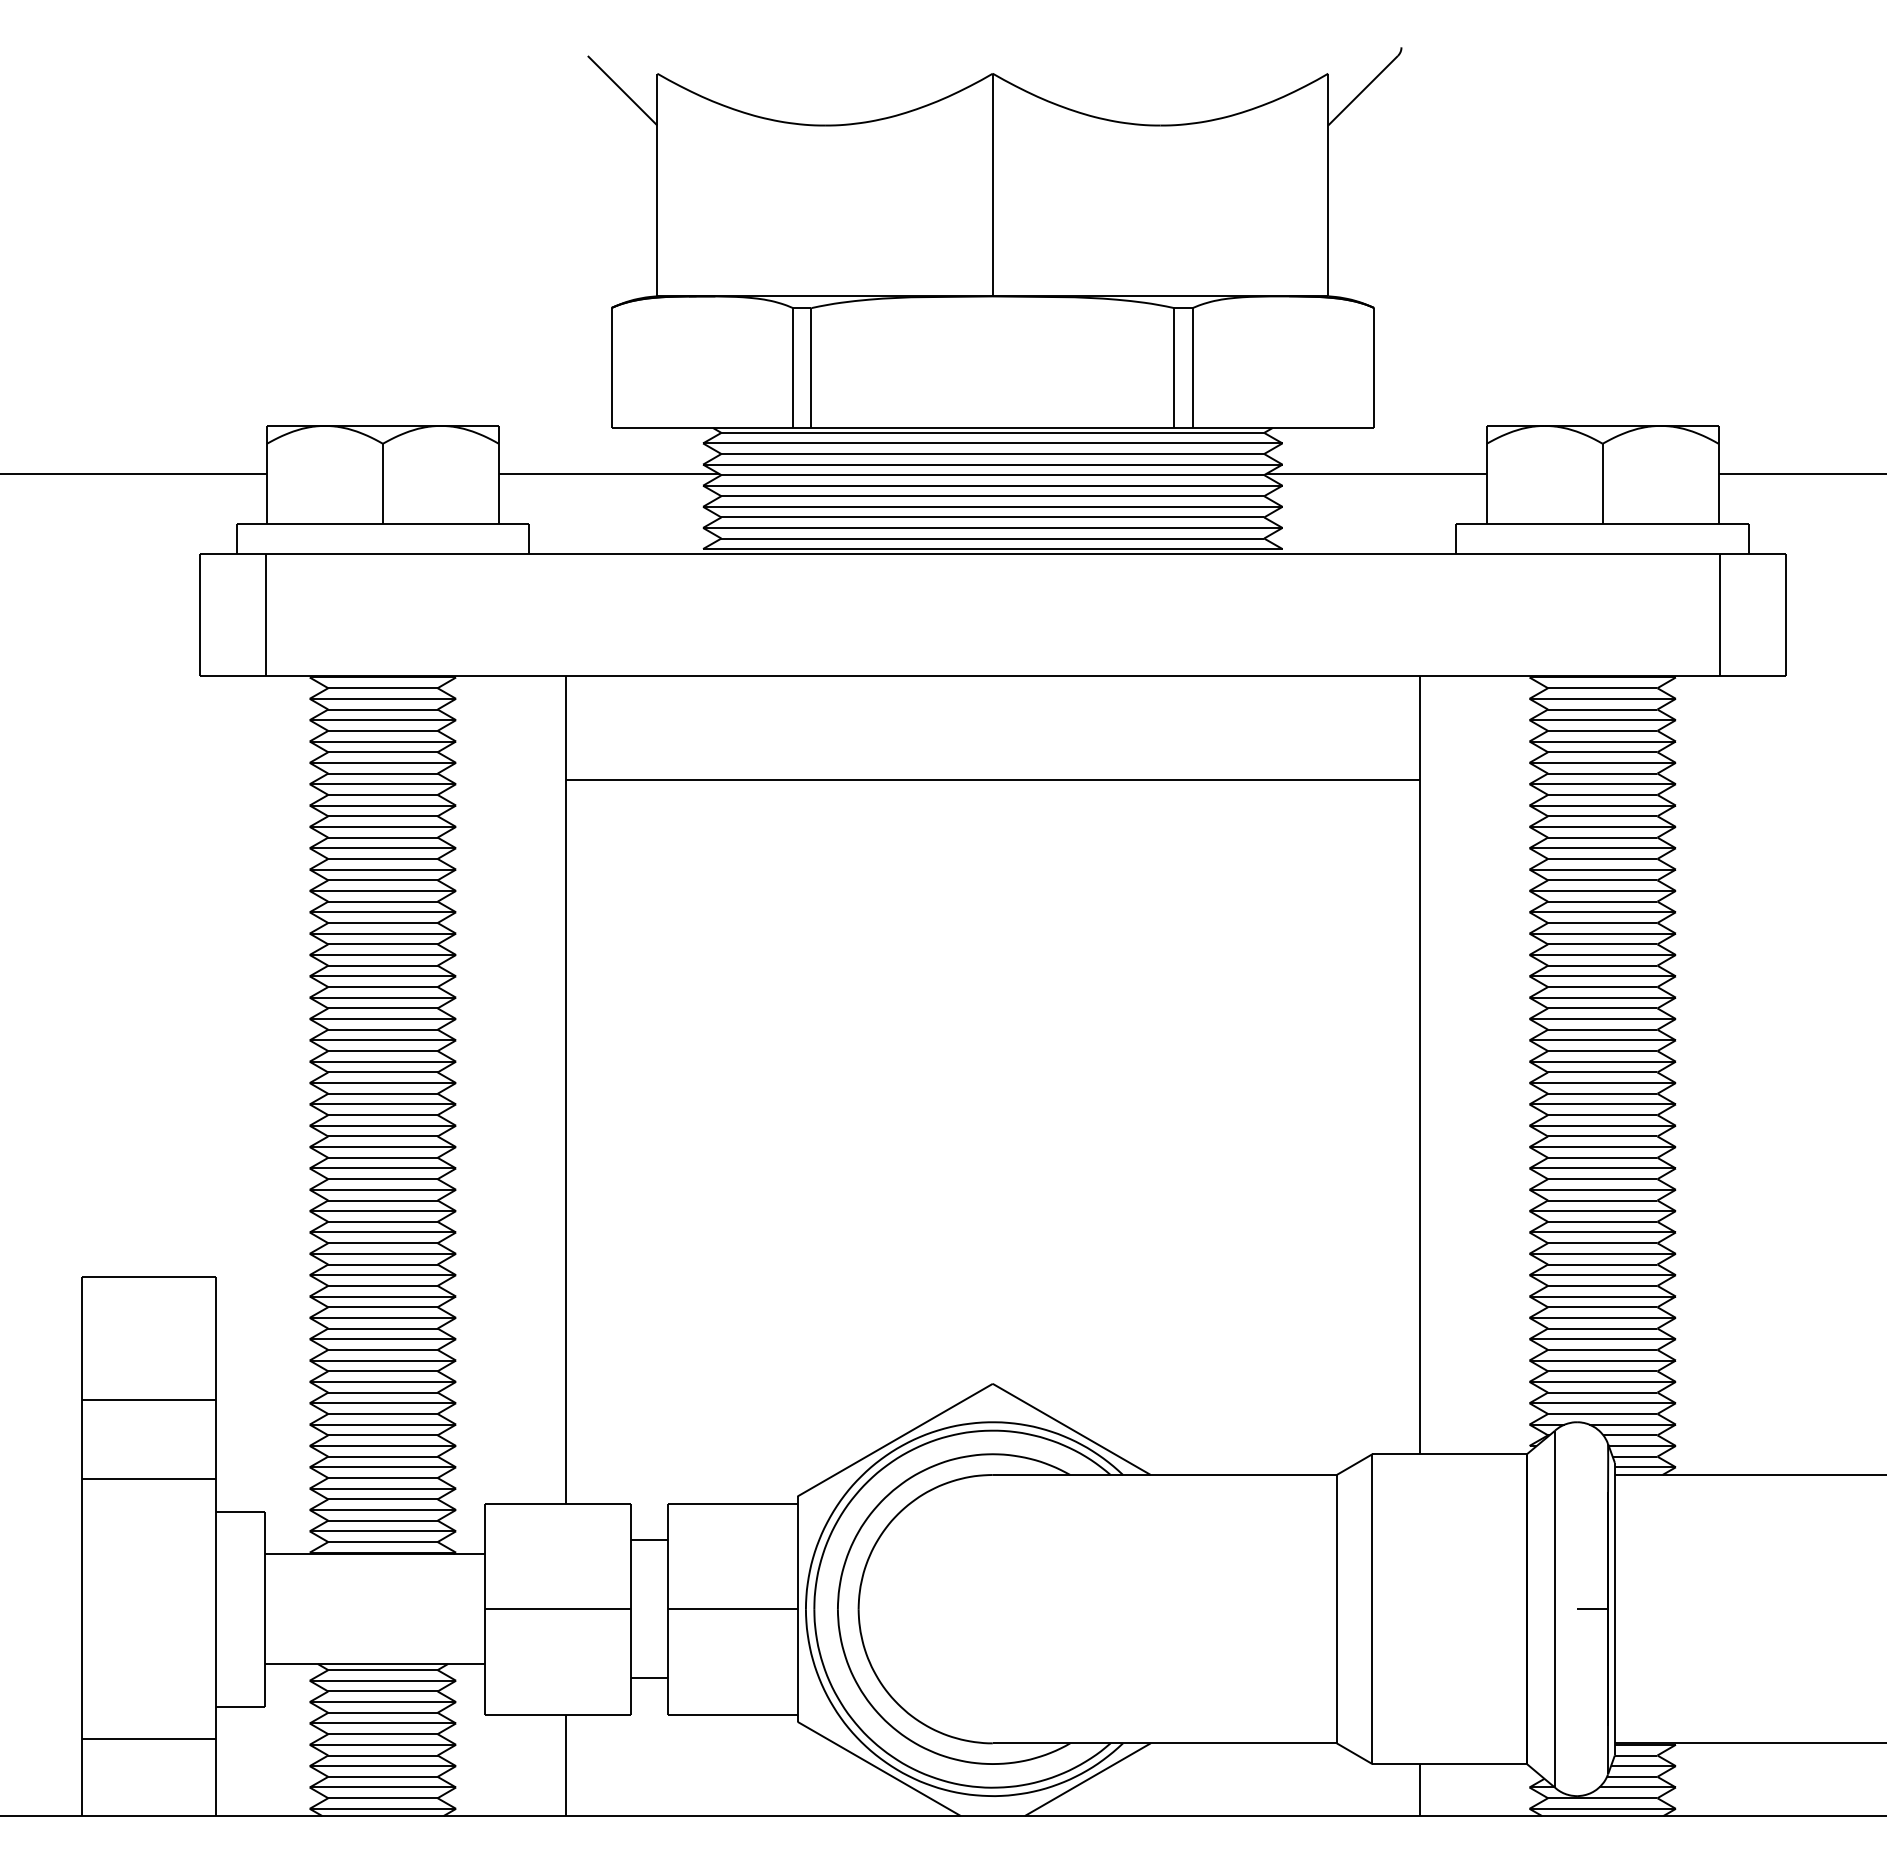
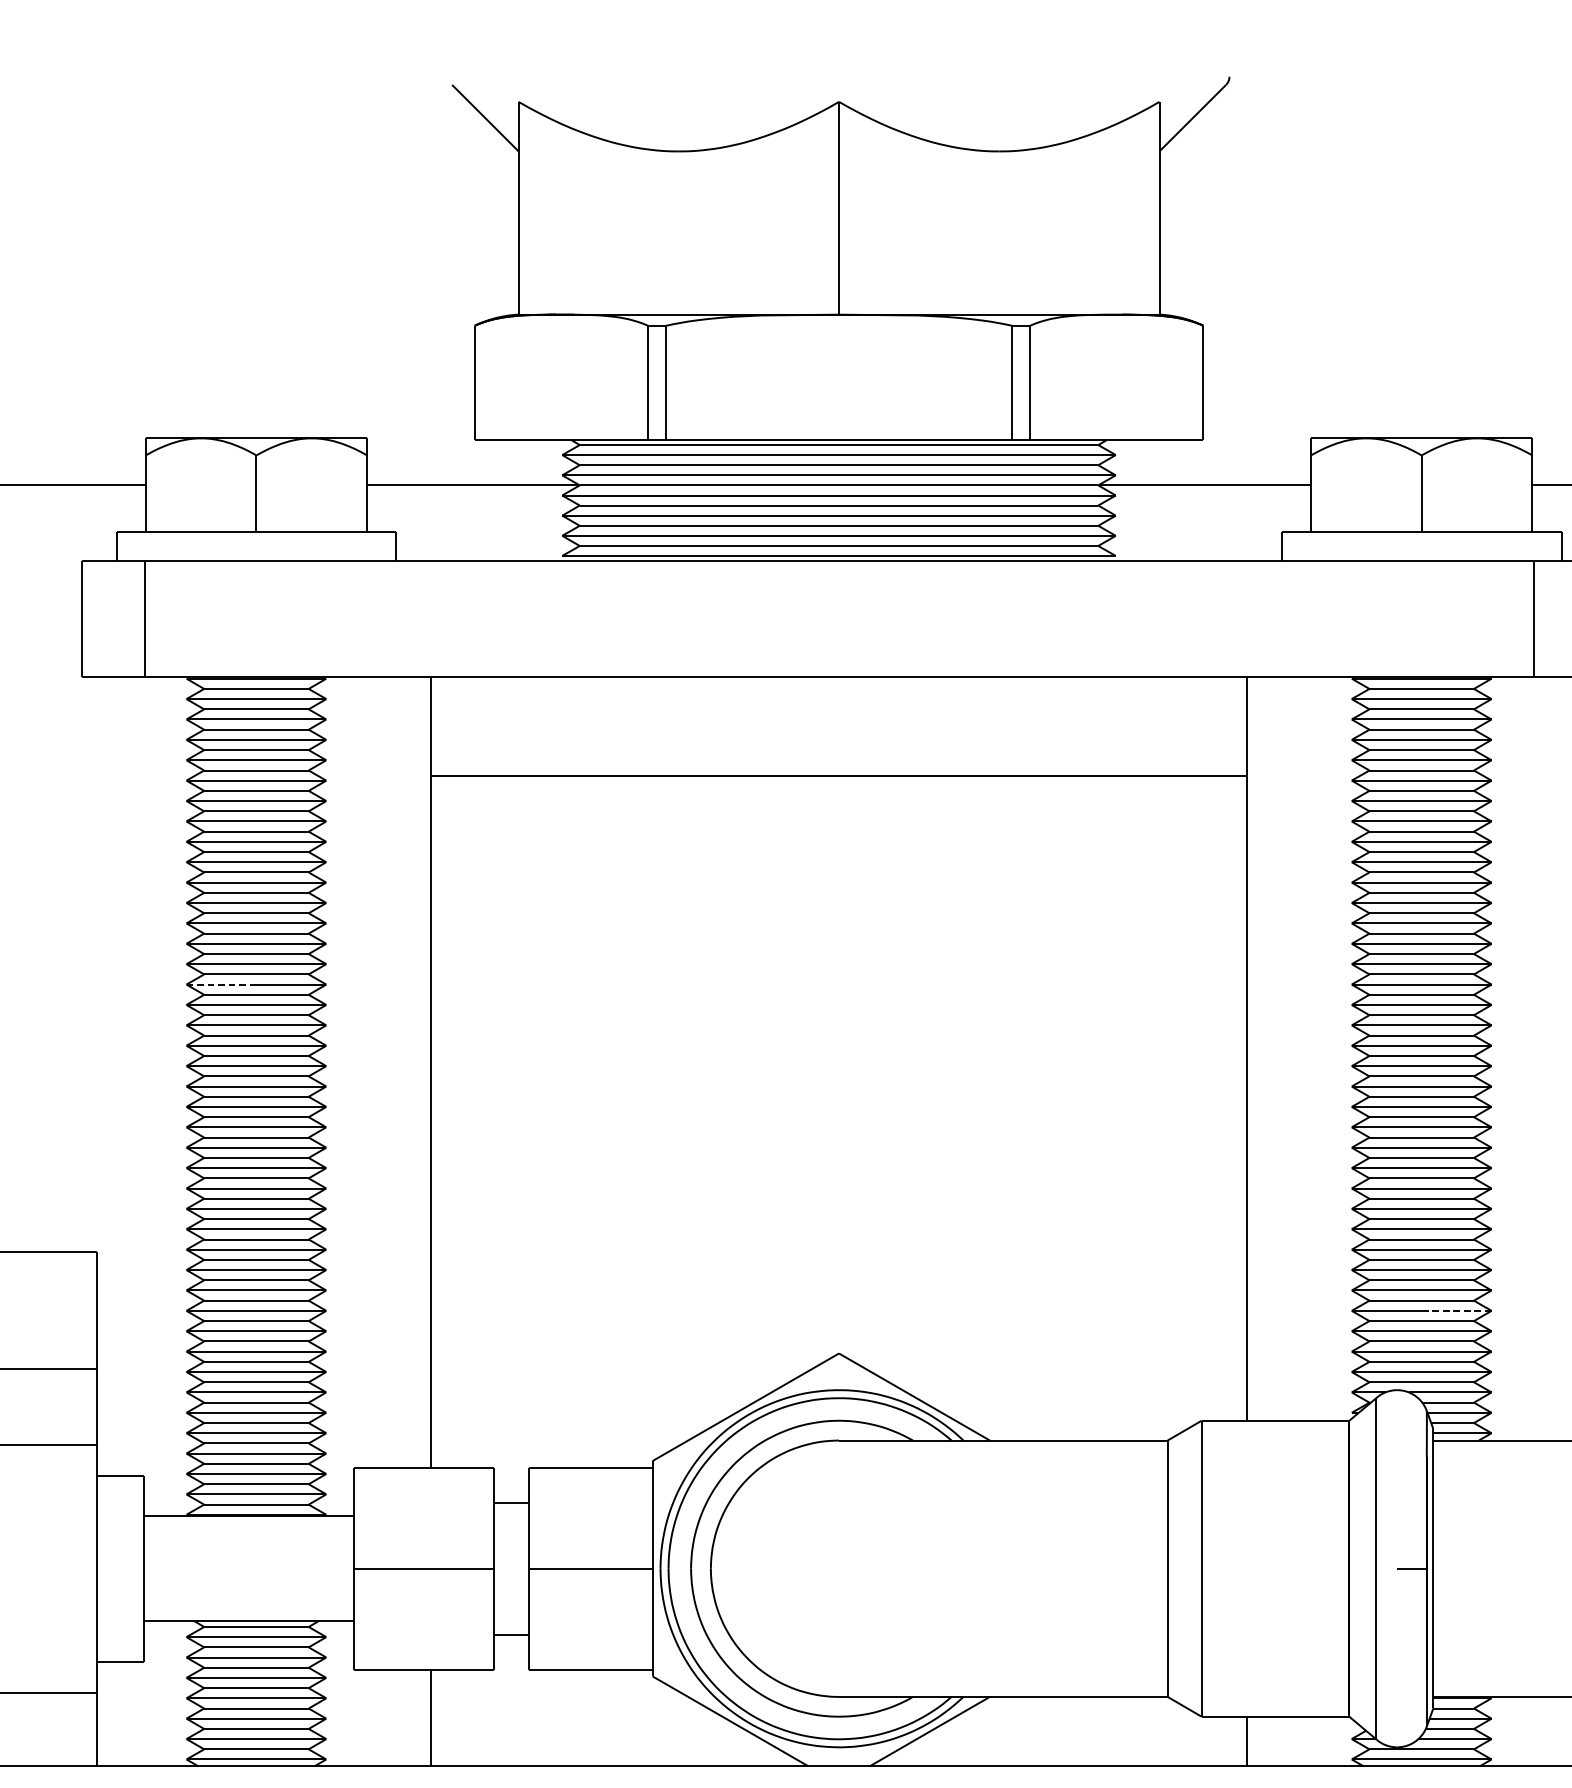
line: (346, 997) -> (221, 984), solid -> dashed
line: (1639, 1339) -> (1456, 1311), solid -> dashed

